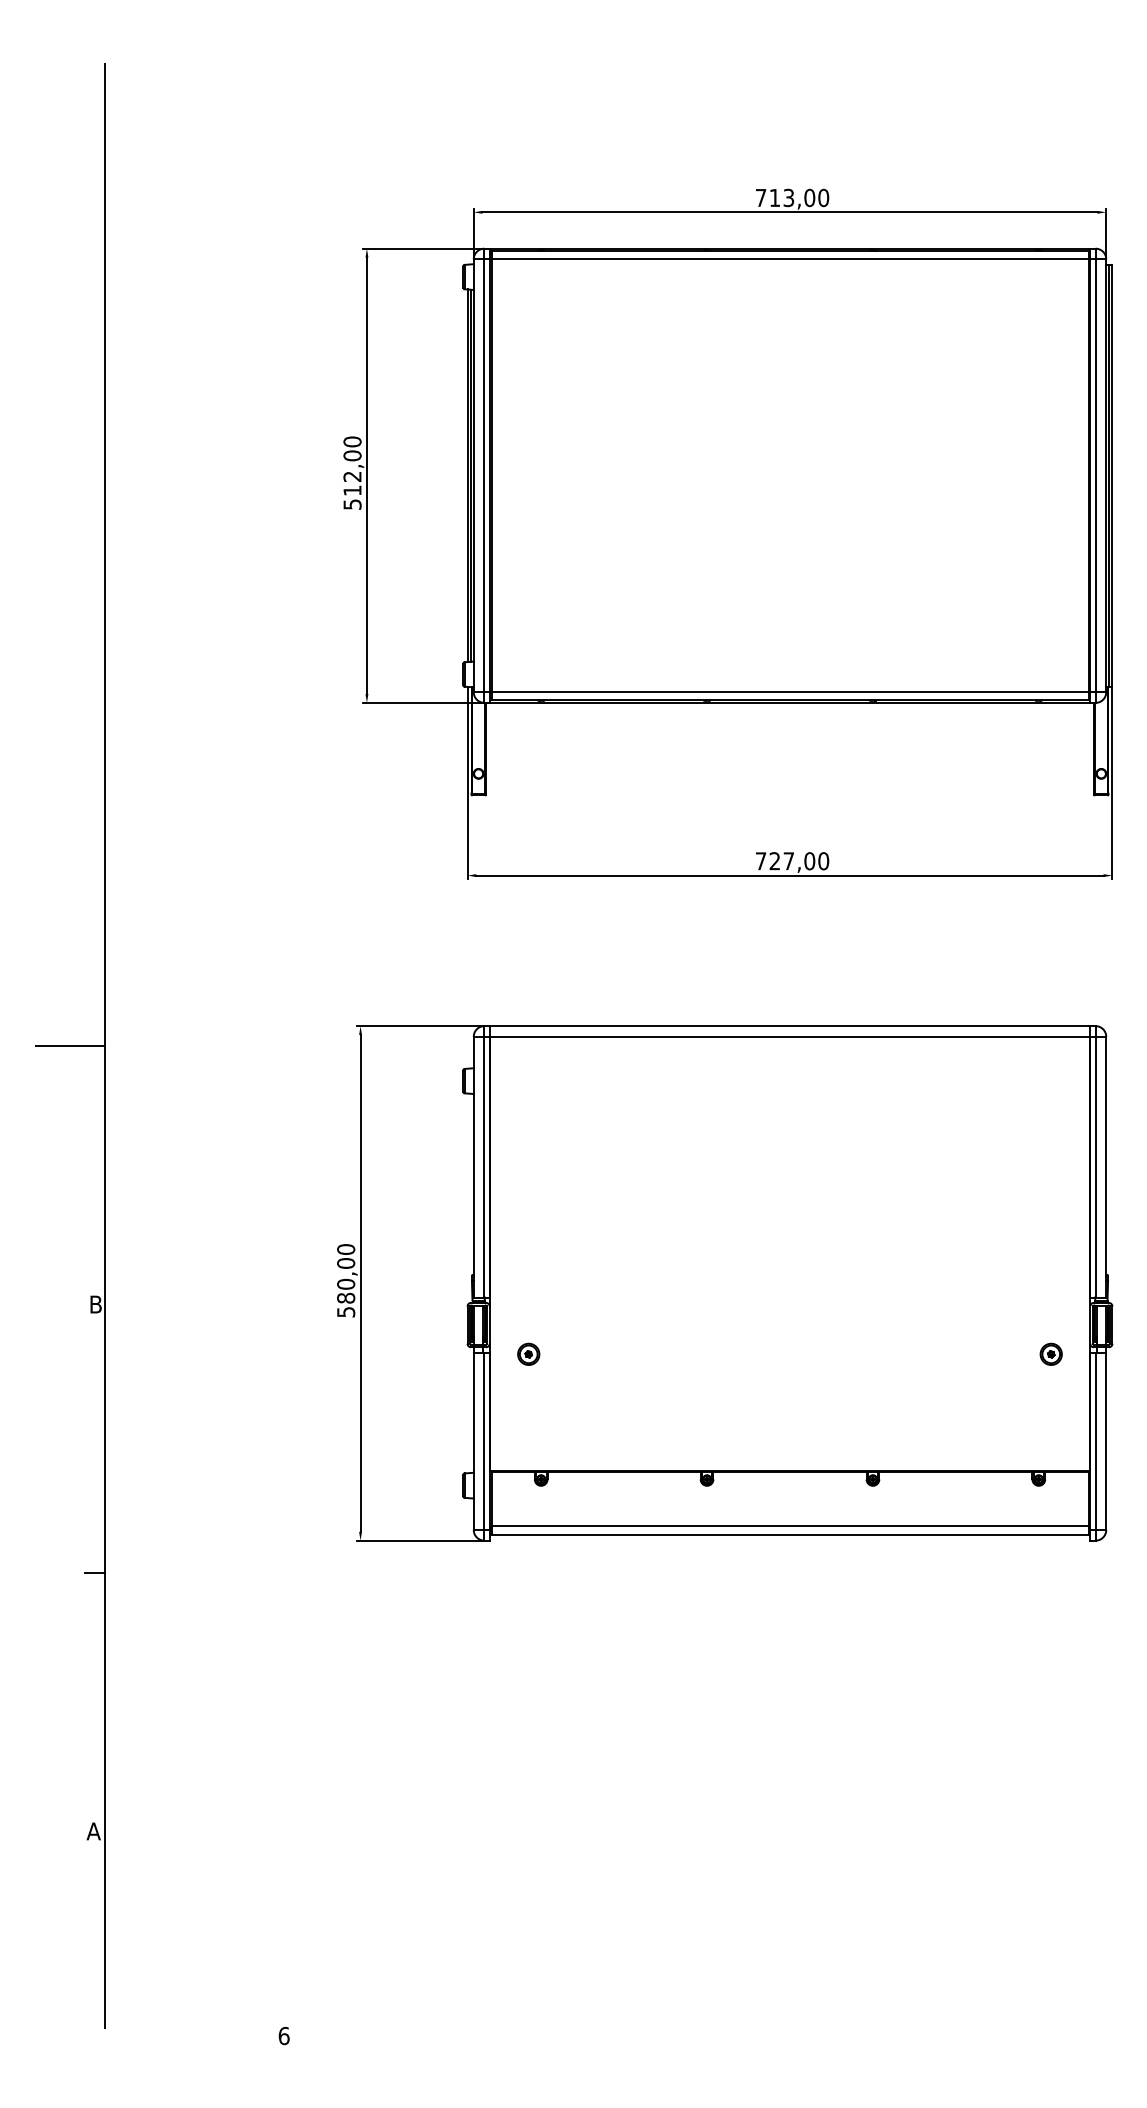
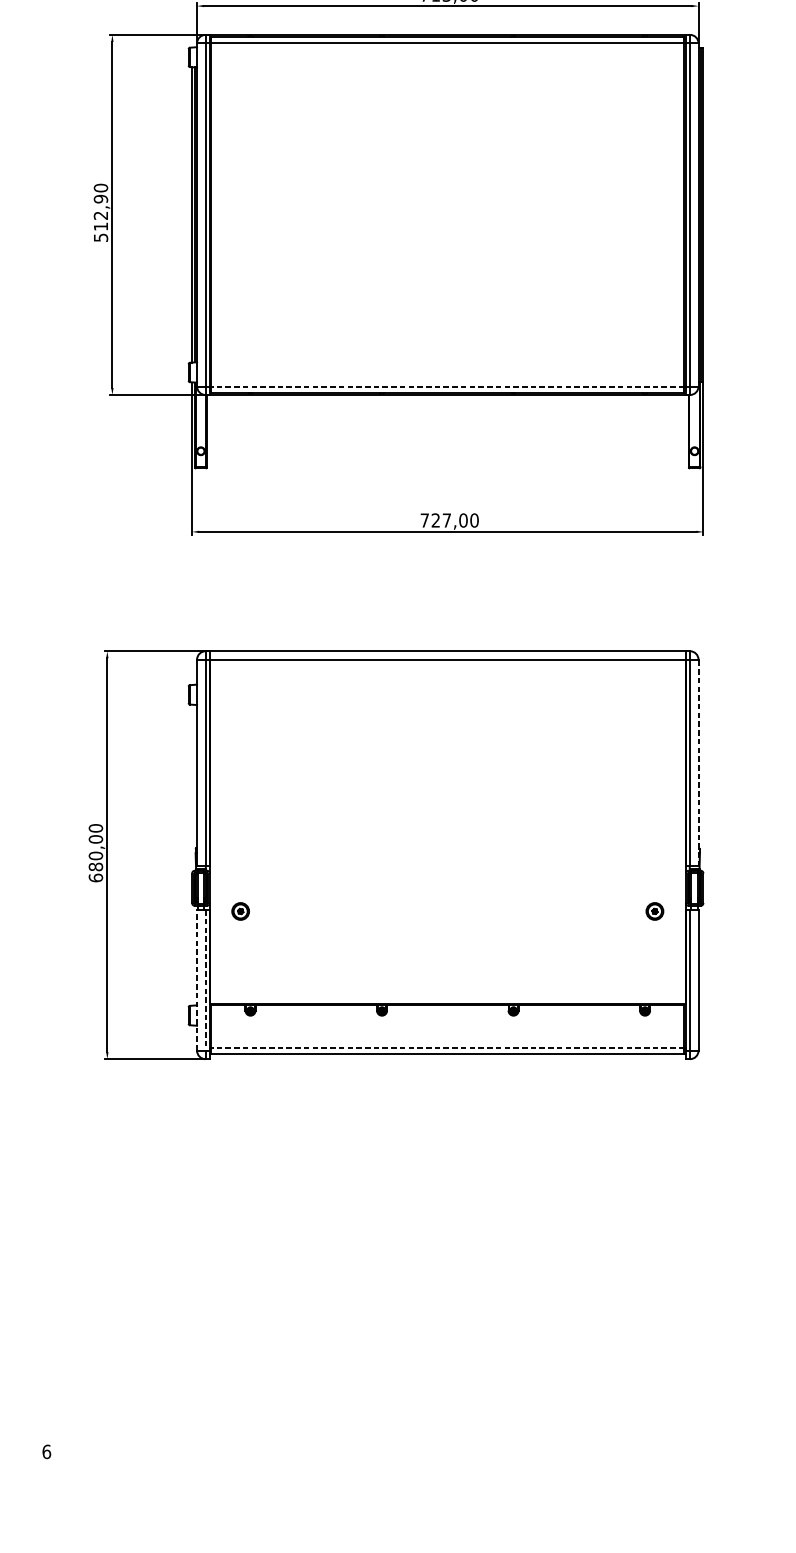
text: (352, 455) -> (100, 198), 512,00 -> 512,90
line: (790, 692) -> (448, 386), solid -> dashed
line: (1106, 1166) -> (698, 762), solid -> dashed
text: (346, 1311) -> (96, 877), 580,00 -> 680,00
line: (473, 1441) -> (196, 980), solid -> dashed
line: (484, 1441) -> (205, 980), solid -> dashed
line: (790, 1526) -> (448, 1047), solid -> dashed

